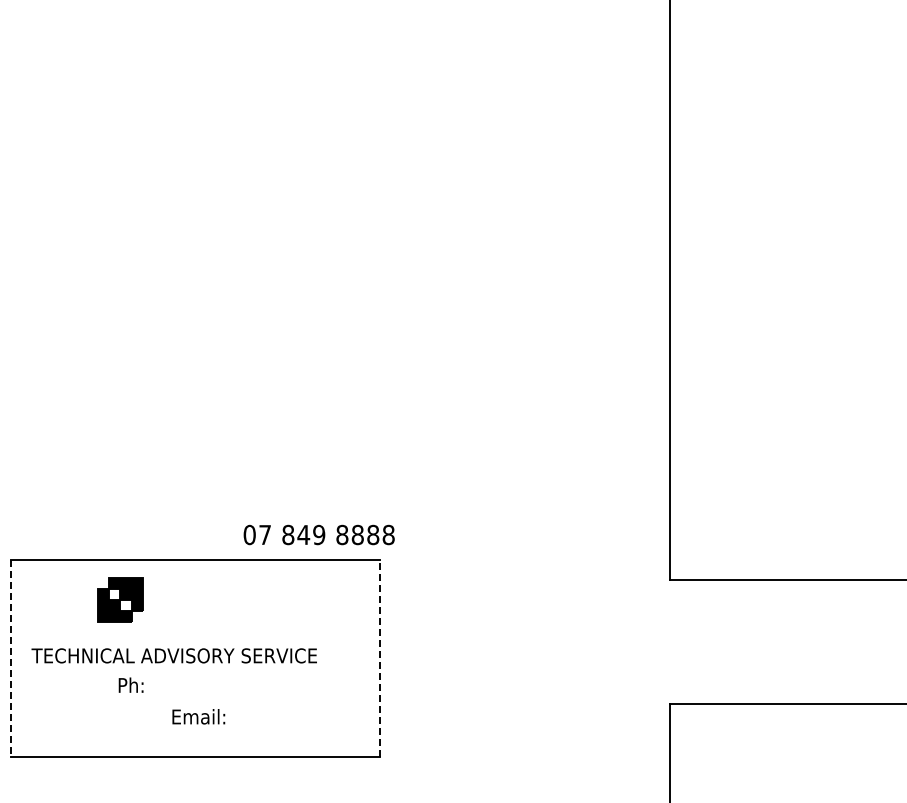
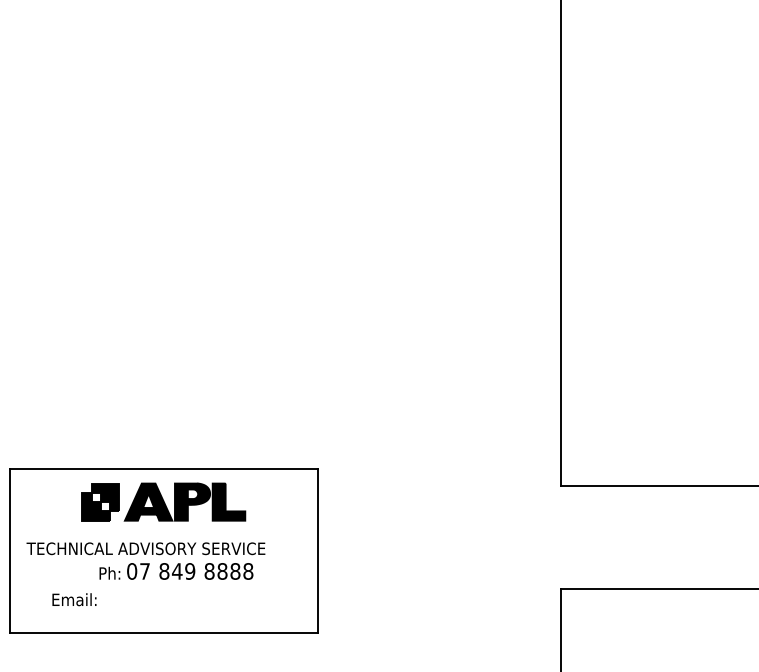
text: (318, 534) -> (189, 571), moved
part: (220, 600) -> (184, 502), added
line: (380, 658) -> (318, 550), dashed -> solid
line: (11, 659) -> (9, 551), dashed -> solid
text: (198, 716) -> (74, 599), moved

